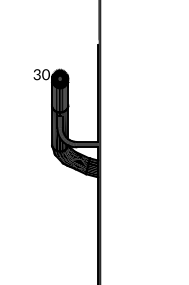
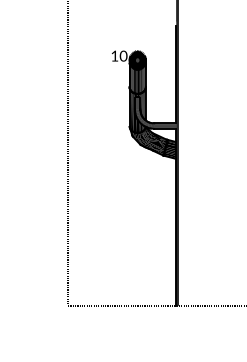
text: (36, 74) -> (114, 55), 30 -> 10

